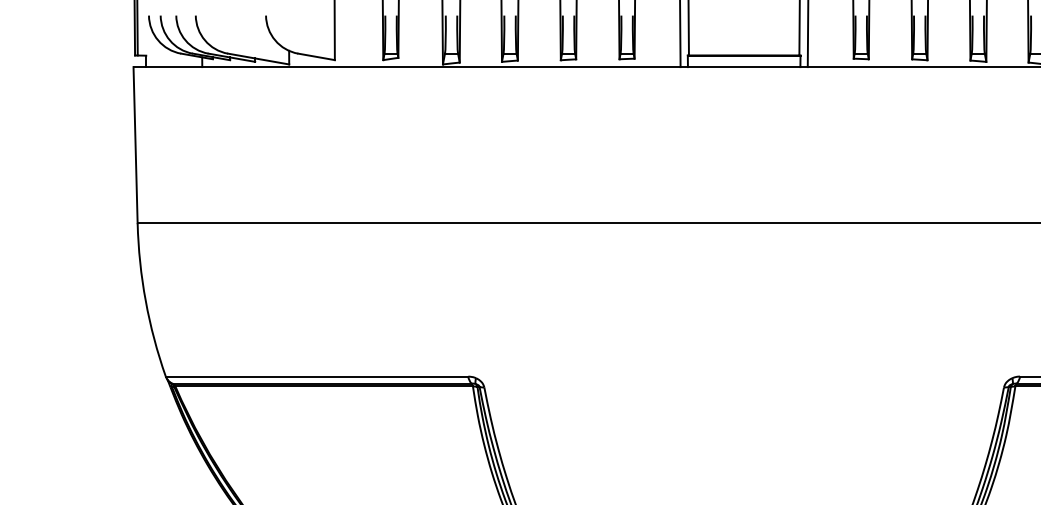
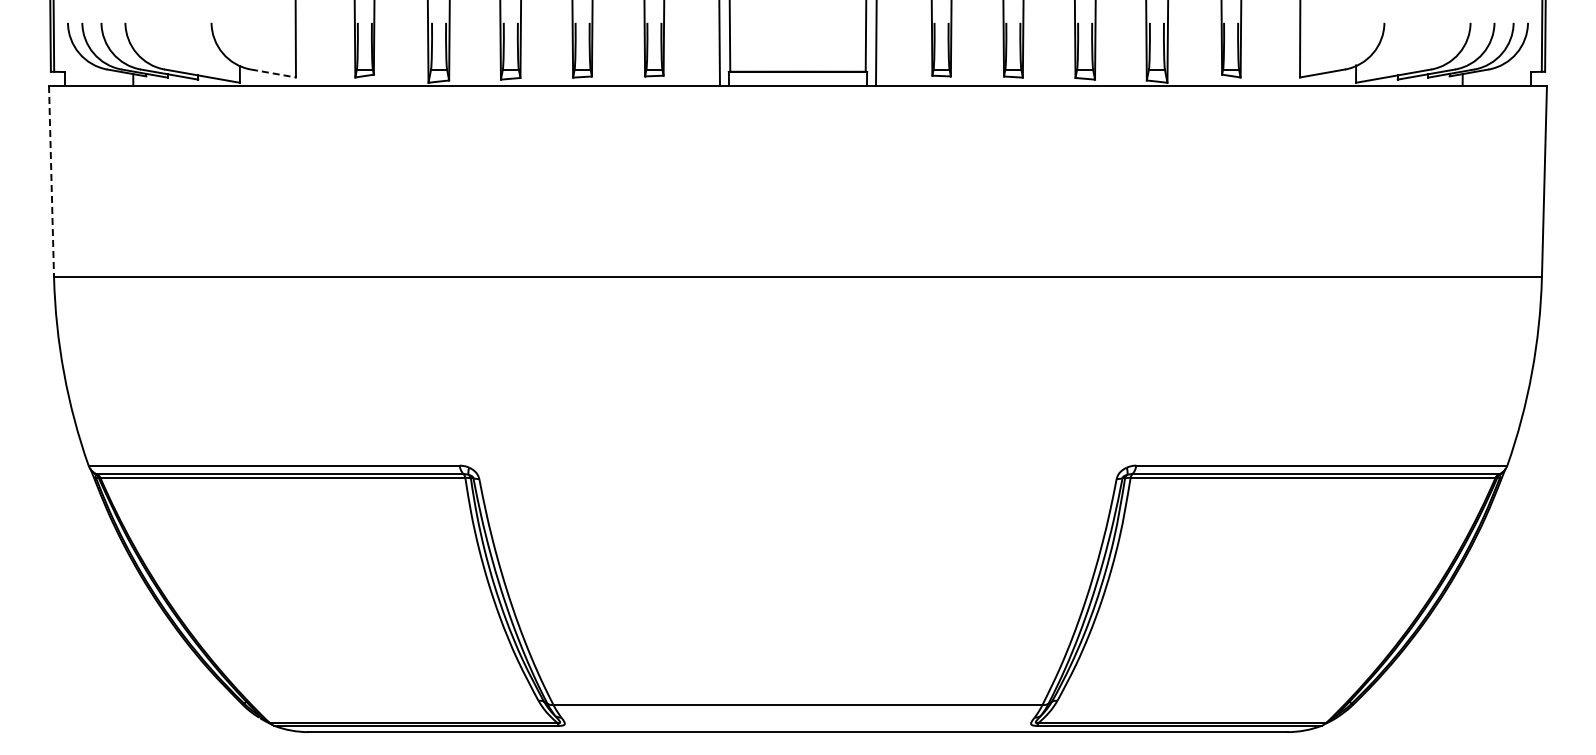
line: (316, 56) -> (273, 73), solid -> dashed
line: (135, 144) -> (51, 181), solid -> dashed

